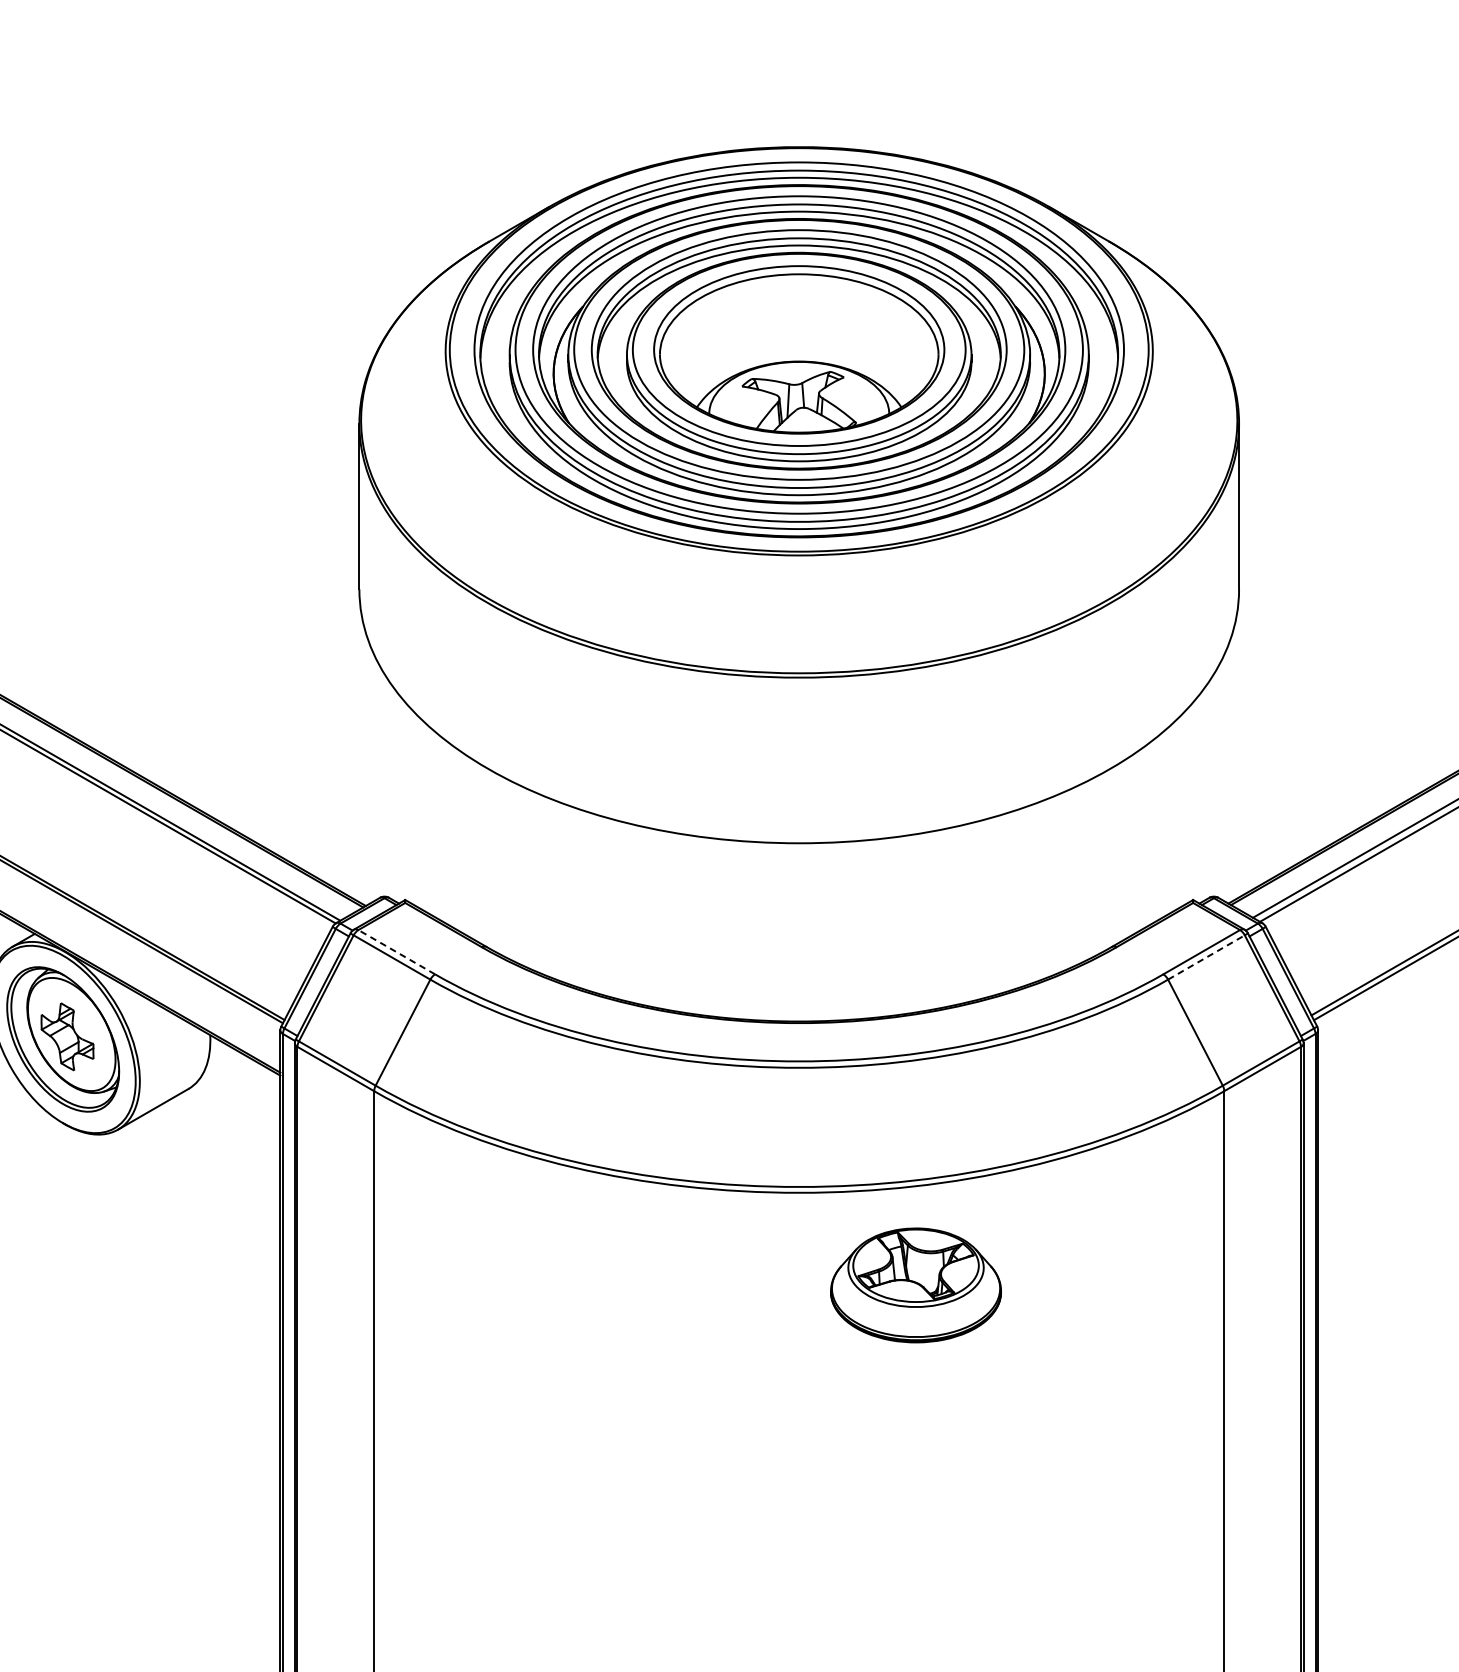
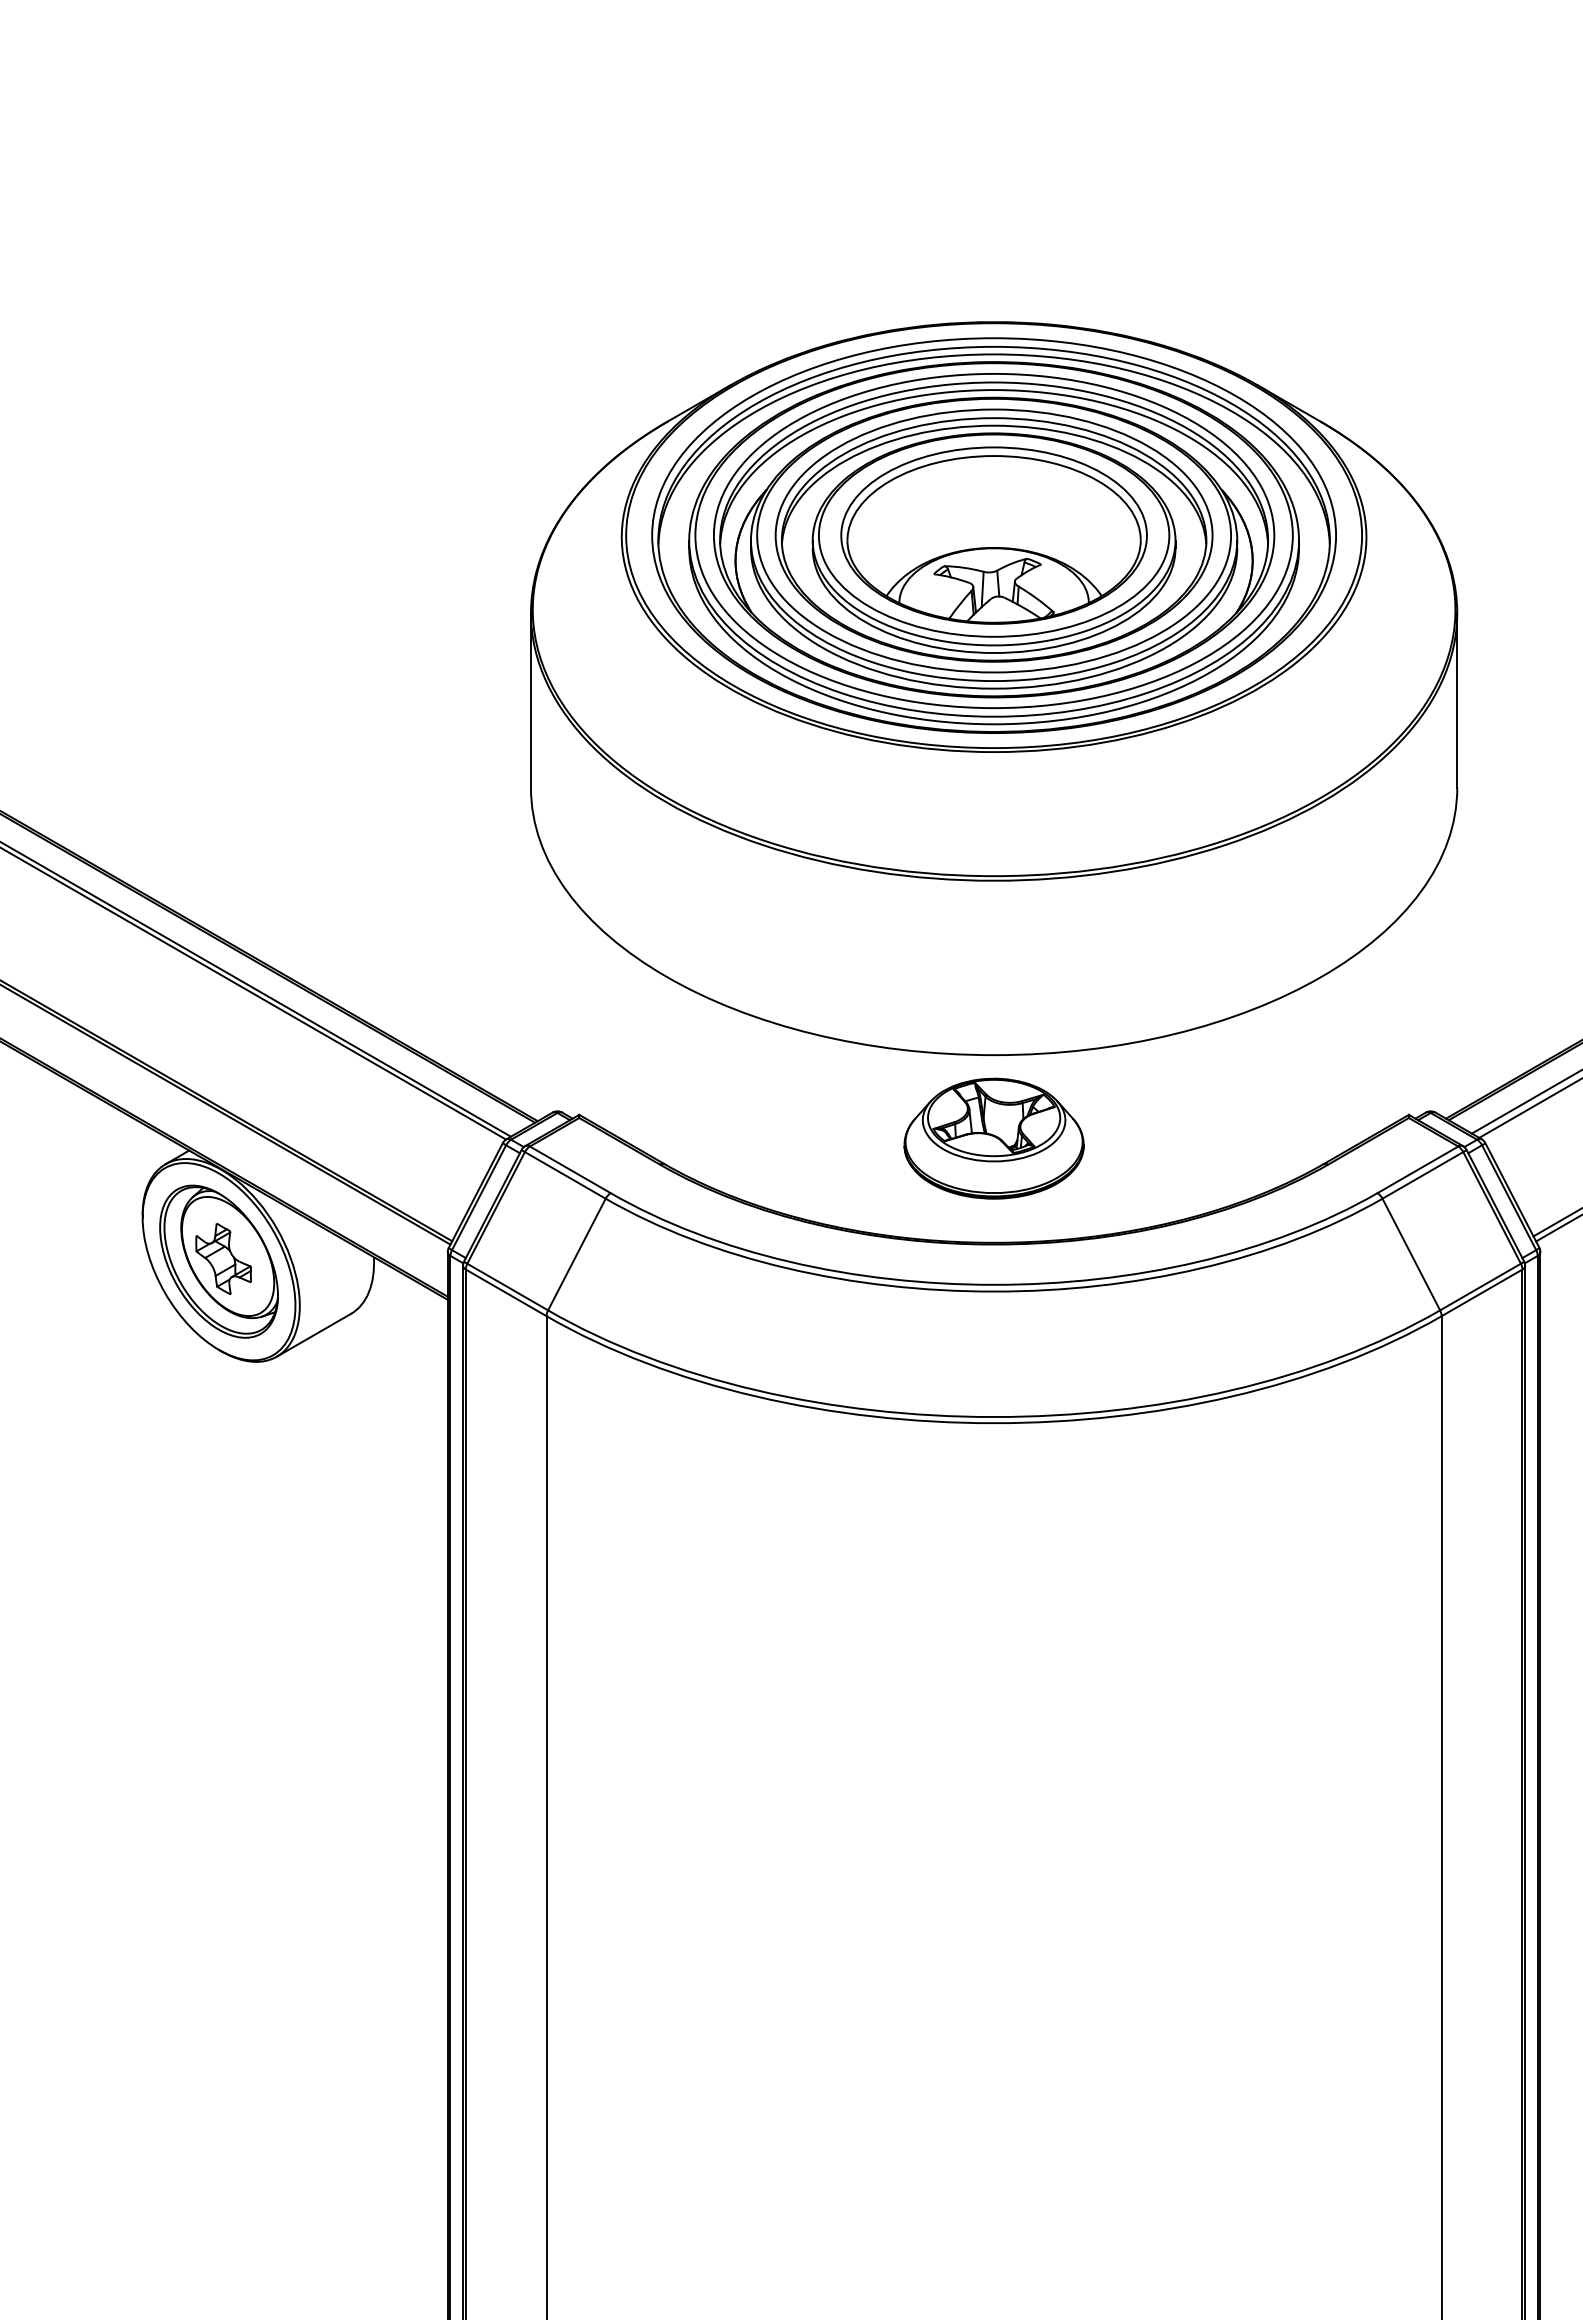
line: (396, 951) -> (570, 1169), dashed -> solid
line: (1206, 957) -> (1422, 1175), dashed -> solid
part: (915, 1285) -> (993, 1138), moved

